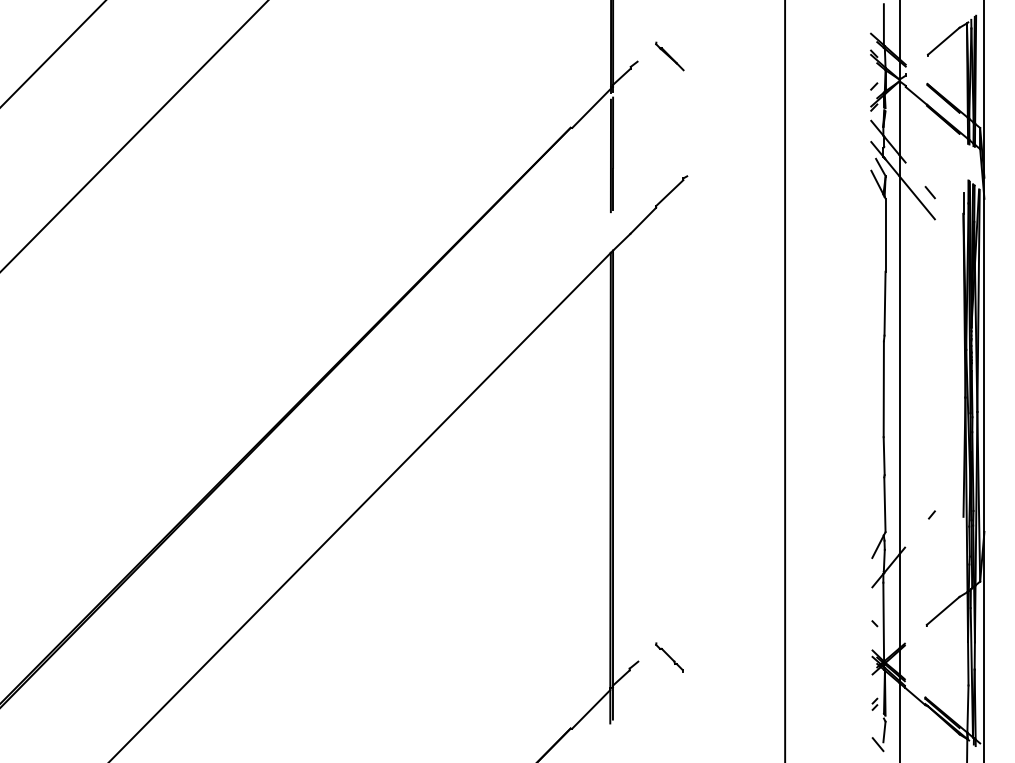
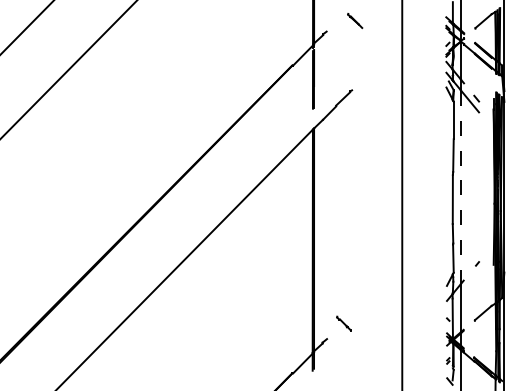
line: (670, 55) -> (355, 20), moved
line: (898, 365) -> (460, 187), solid -> dashed
line: (668, 656) -> (343, 323), moved

